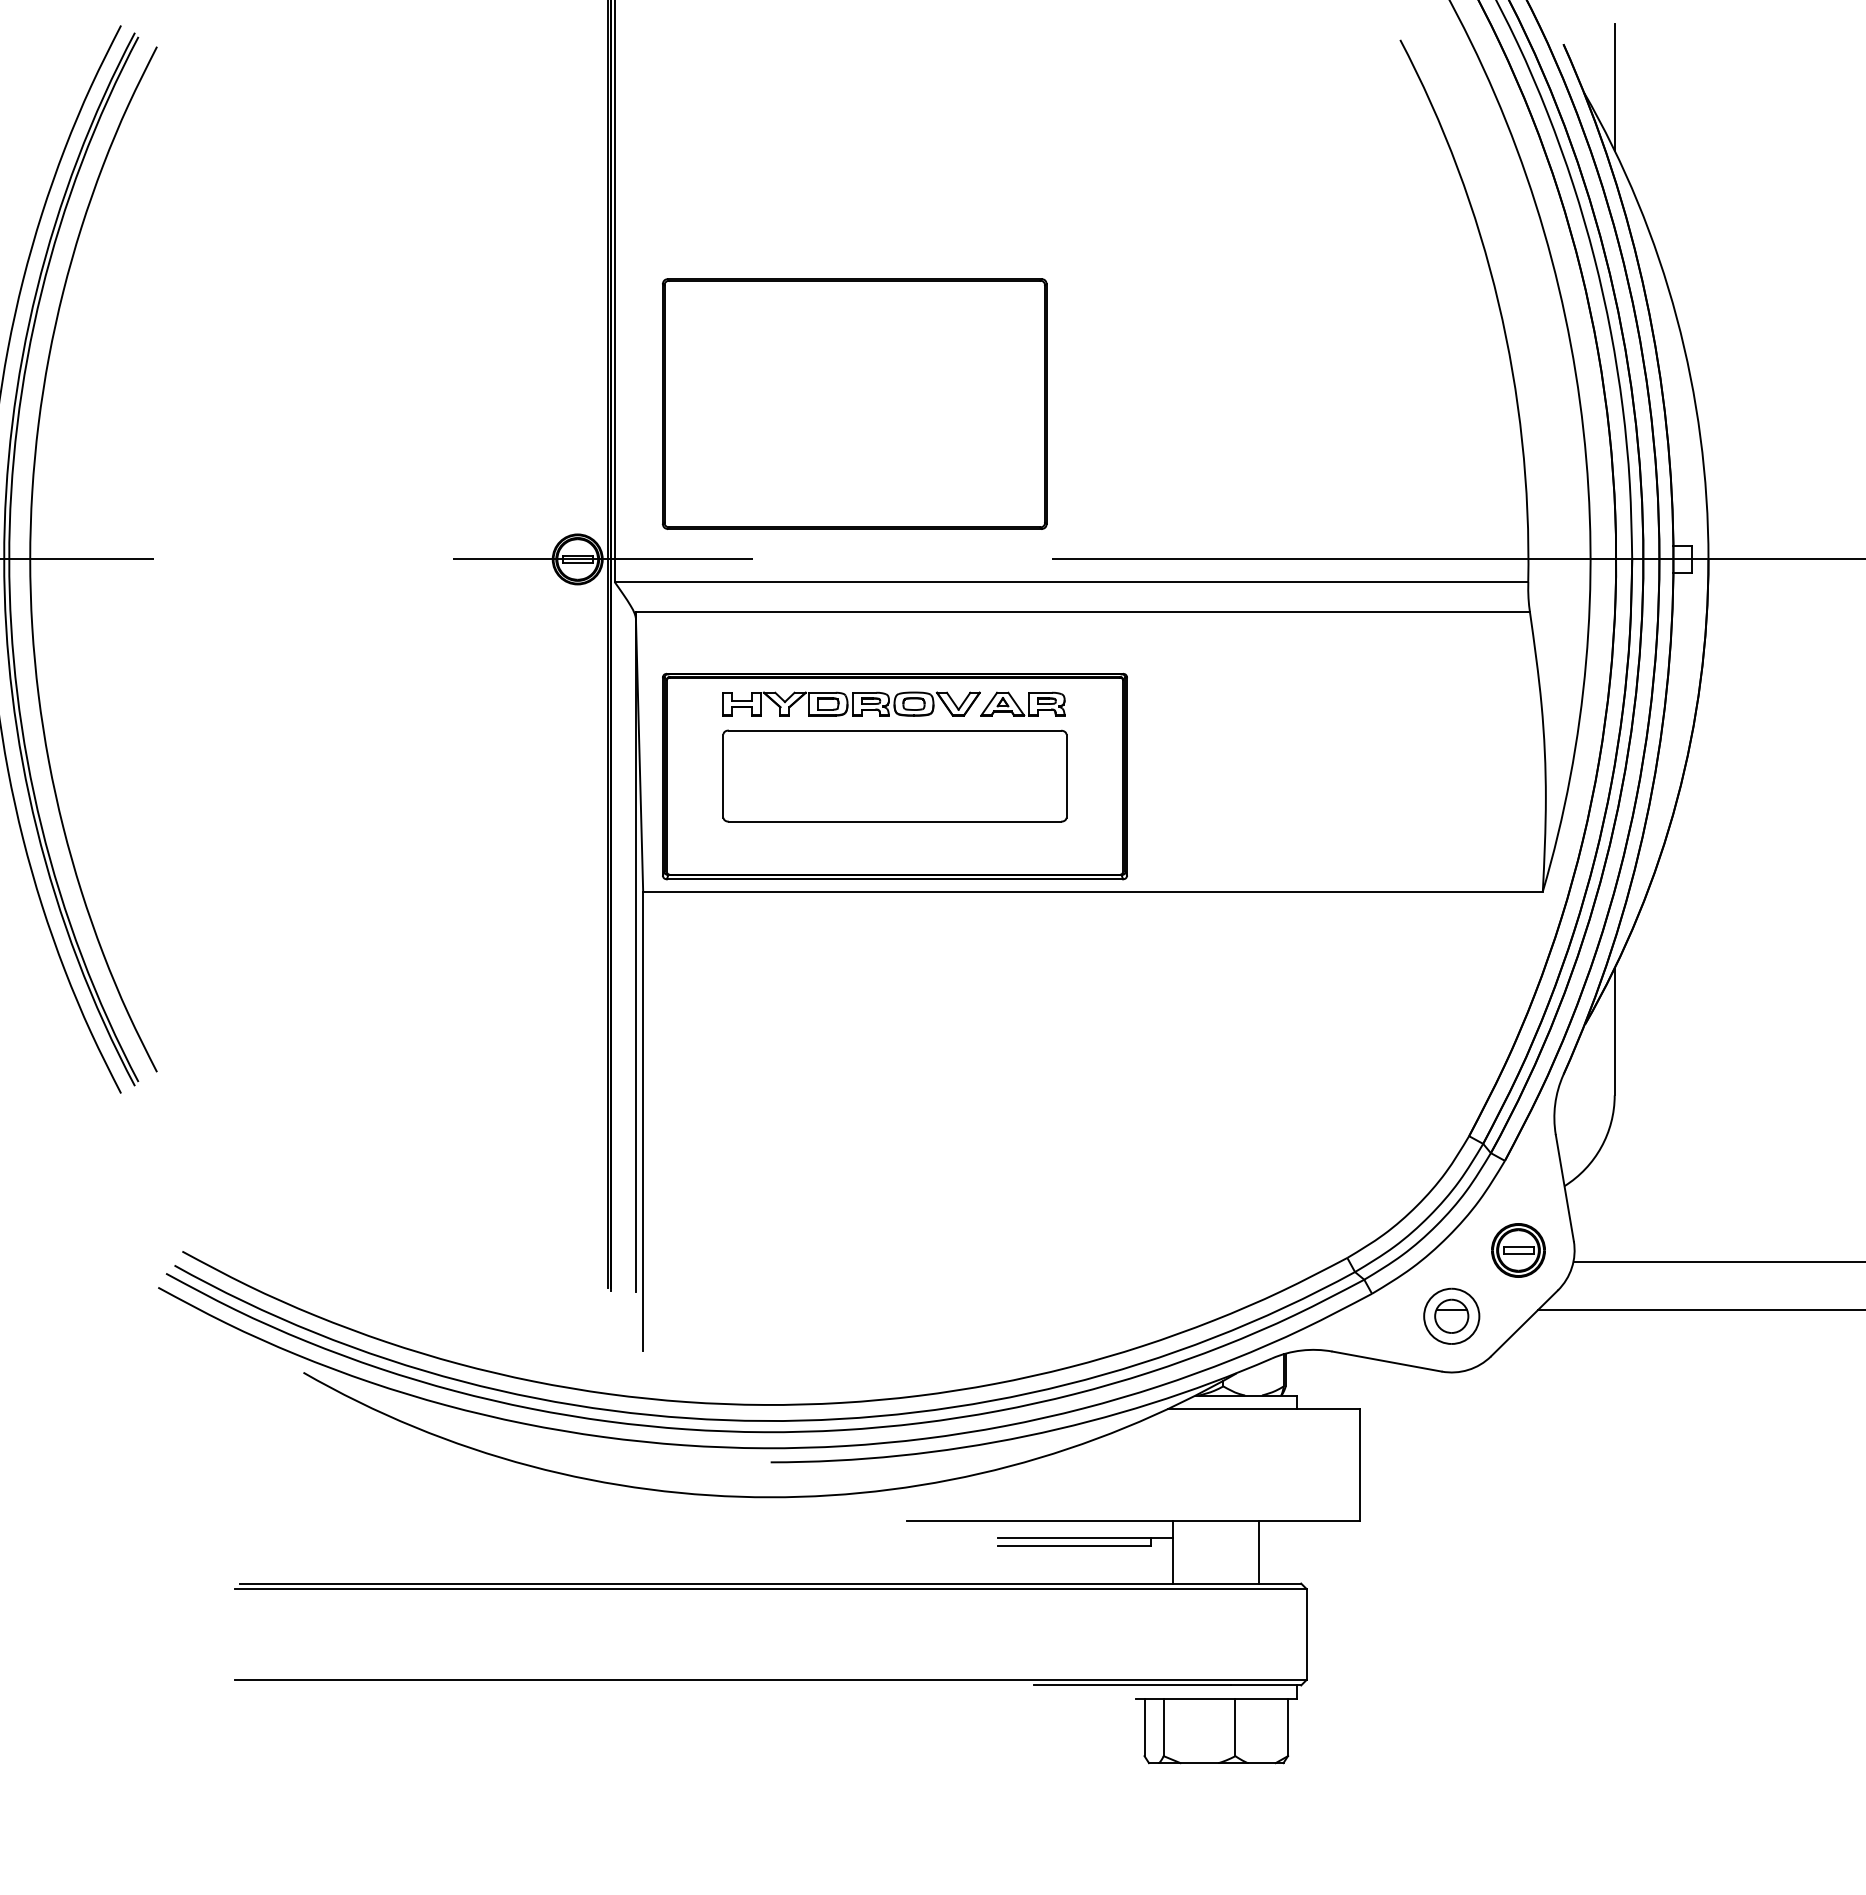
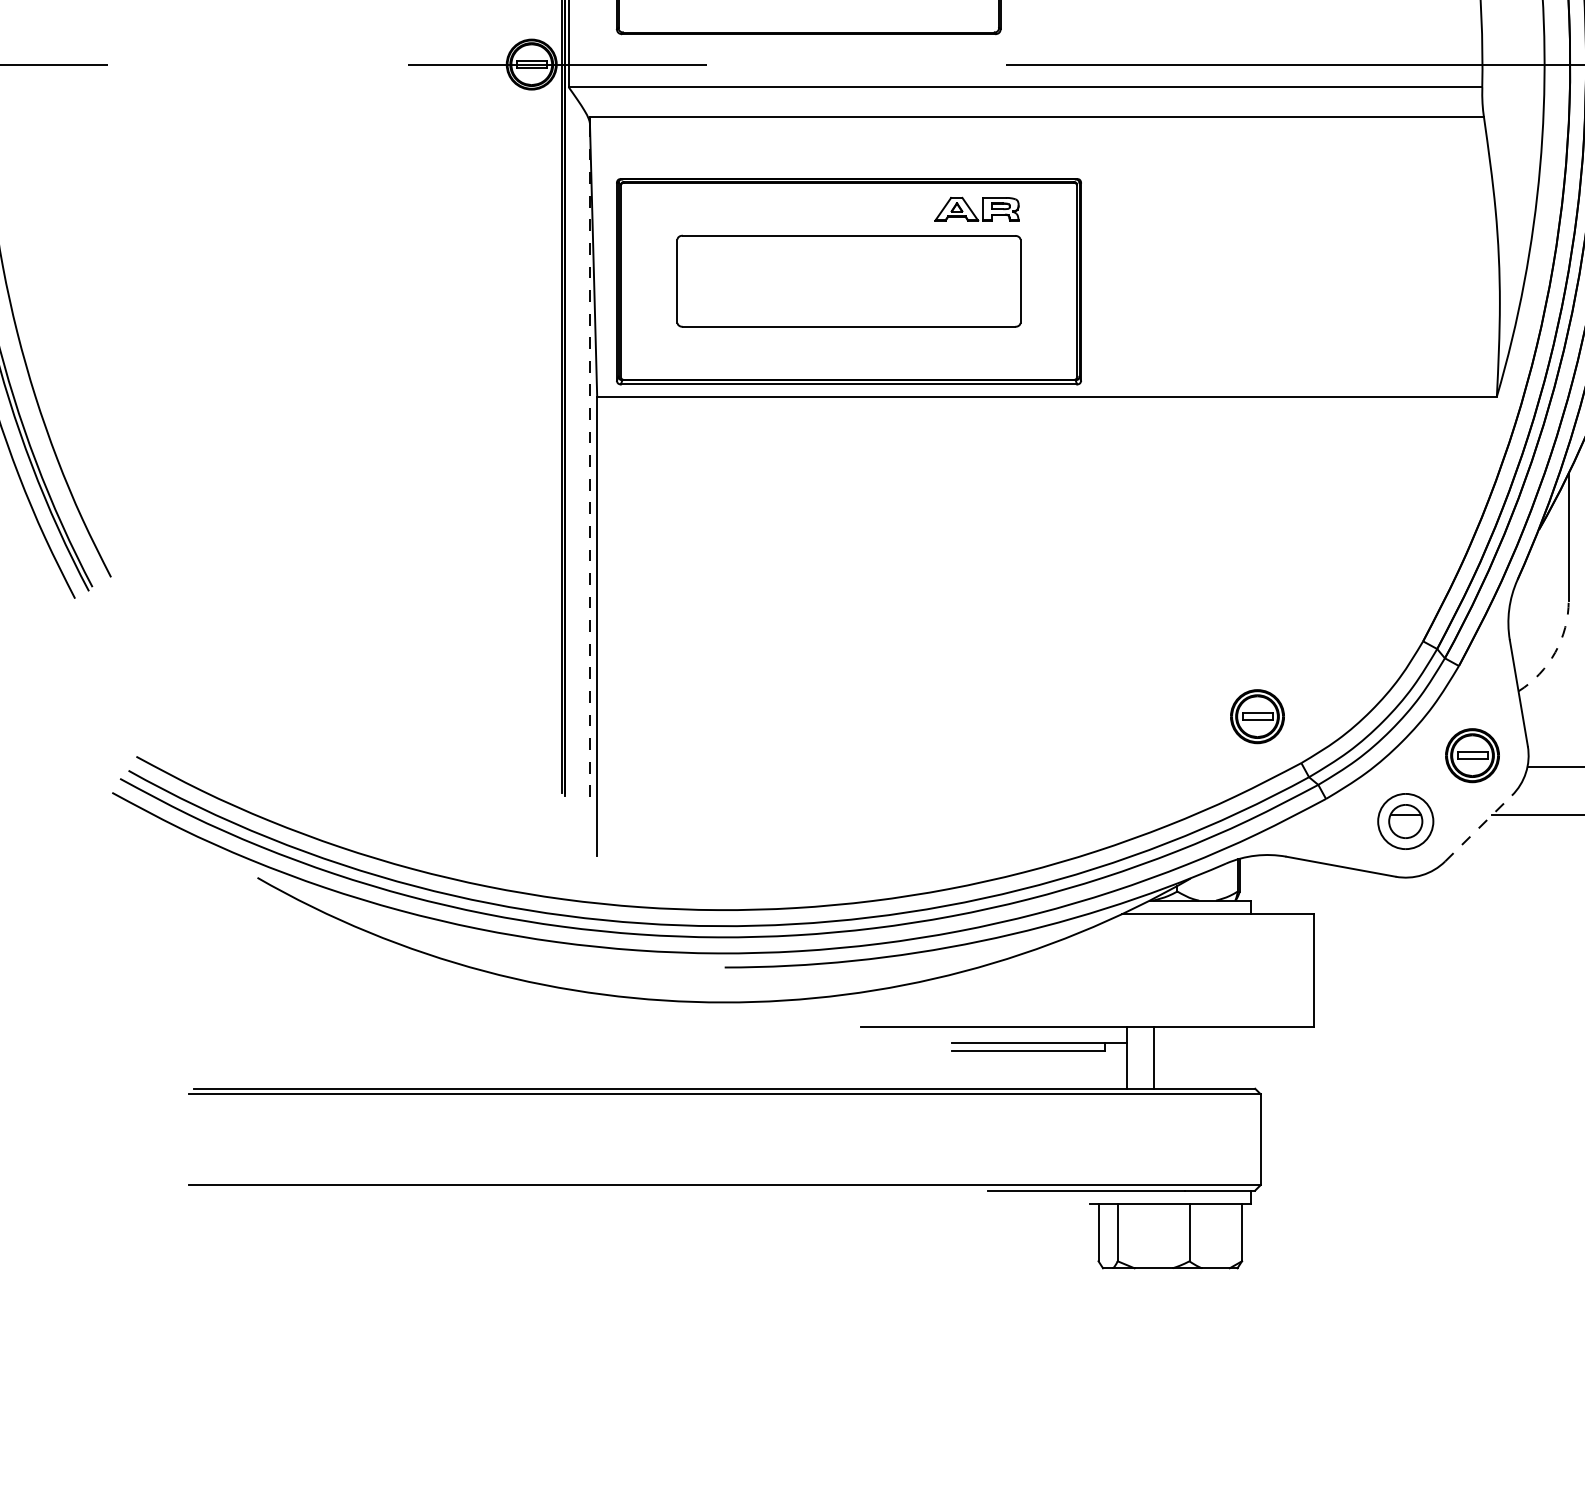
part: (851, 703) -> (805, 208), removed
line: (635, 956) -> (589, 461), solid -> dashed
arc: (1601, 1147) -> (1555, 652), solid -> dashed
part: (1303, 1211) -> (1257, 716), added
line: (1524, 1323) -> (1478, 828), solid -> dashed
line: (1259, 1552) -> (1154, 1057), moved

